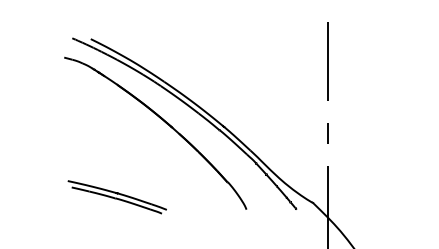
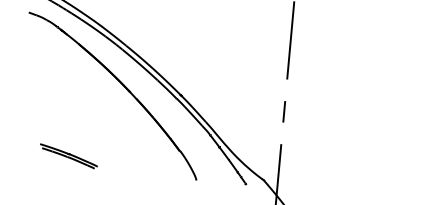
part: (116, 197) -> (68, 156), size x0.6

